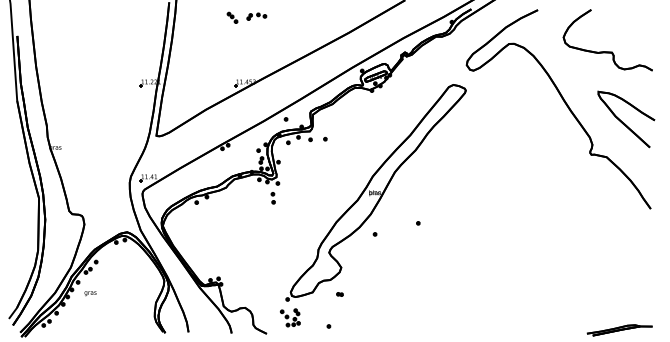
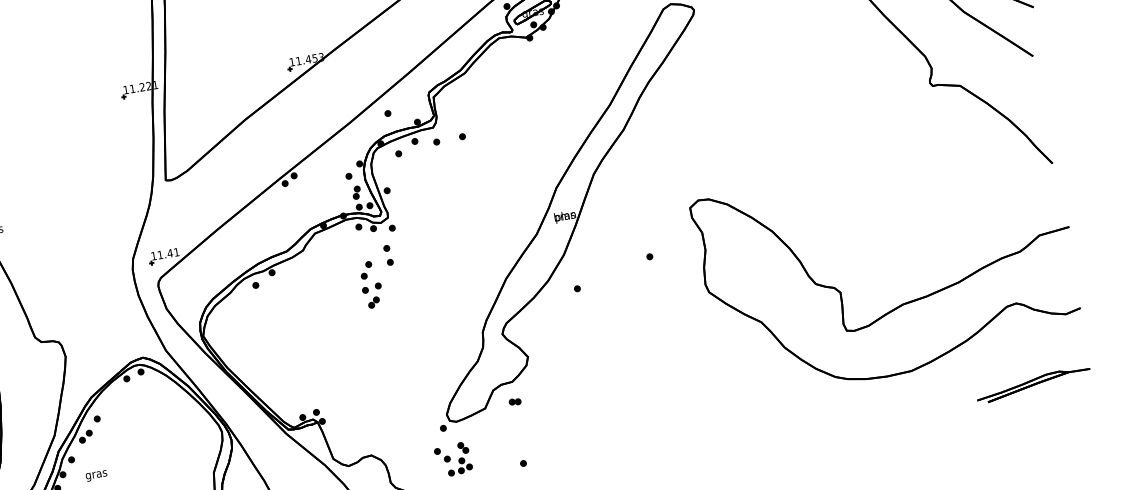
part: (260, 212) -> (370, 284), added
part: (553, 272) -> (900, 303), added
part: (339, 294) -> (514, 402), moved

